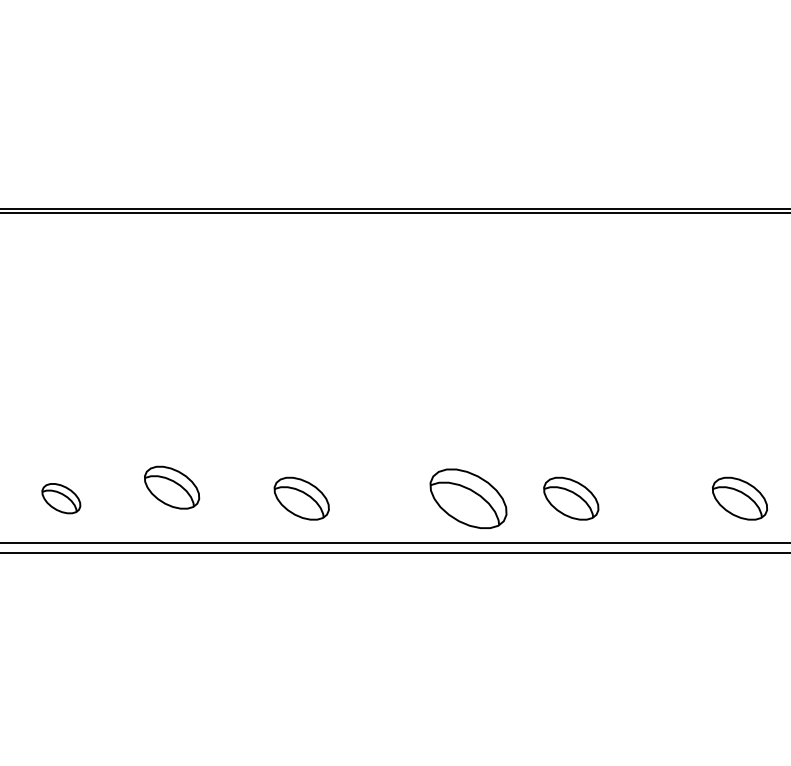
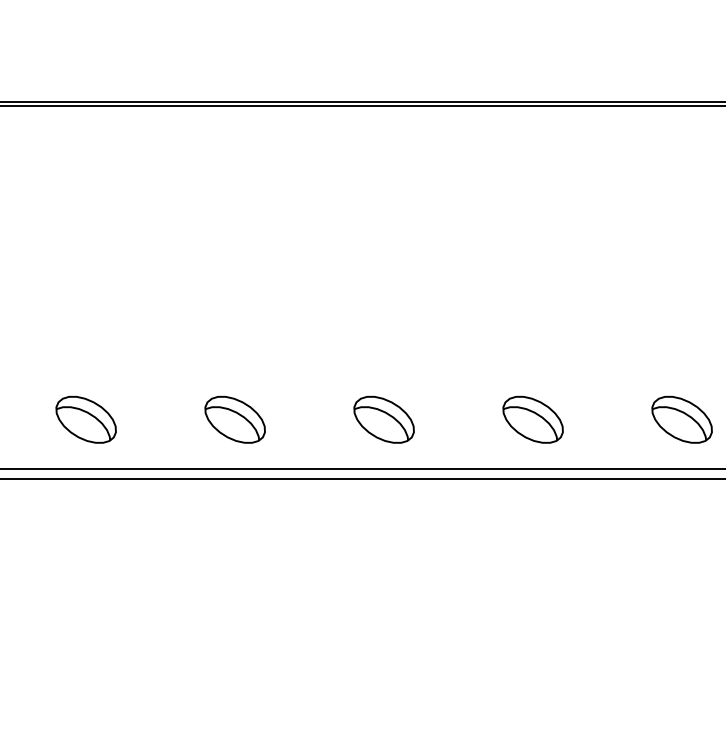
part: (172, 487) -> (235, 419), moved
part: (61, 498) -> (86, 419), size x1.43
part: (301, 498) -> (383, 419), moved
part: (468, 498) -> (533, 419), size x0.71
part: (571, 498) -> (682, 419), moved

